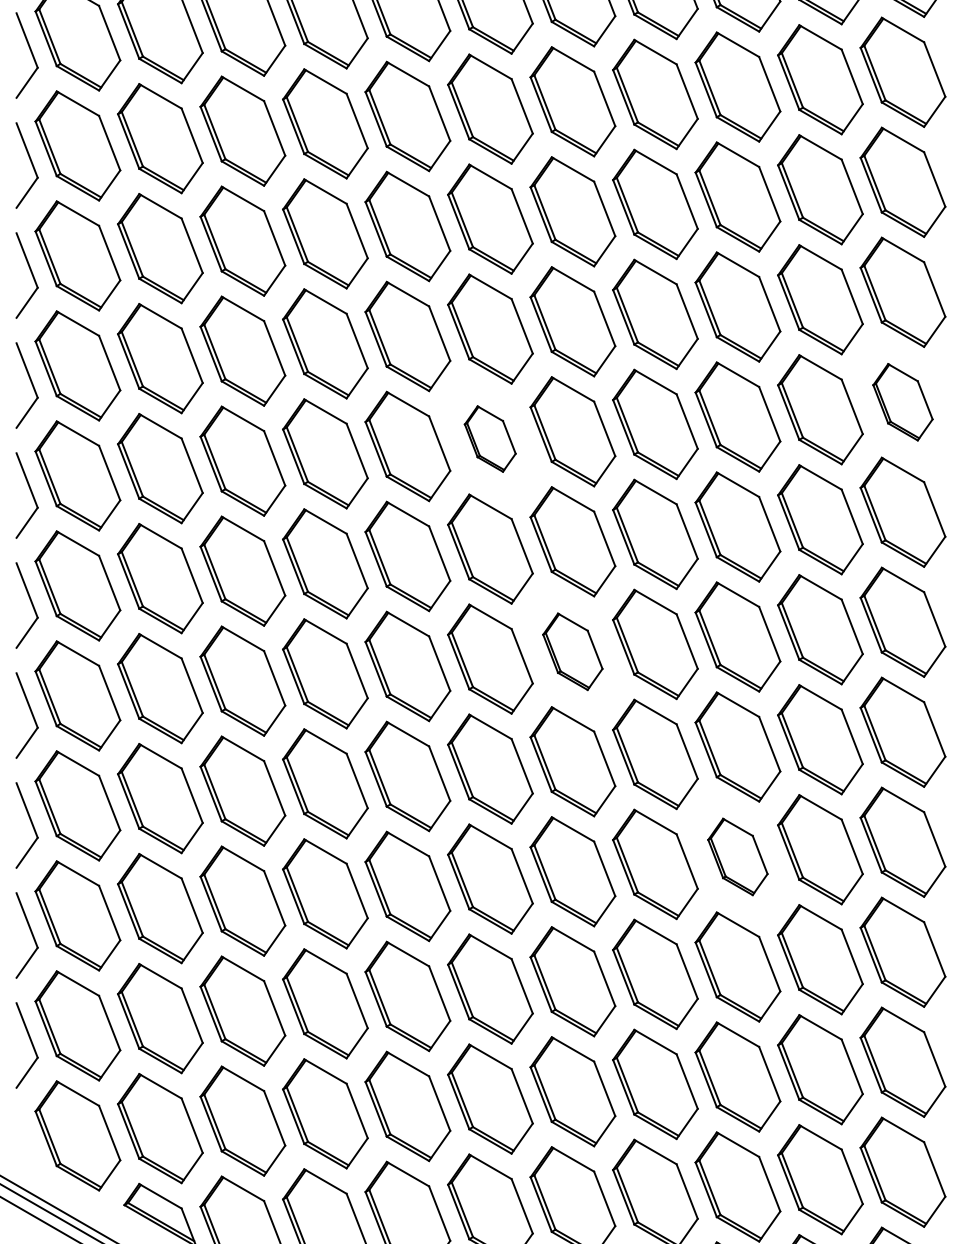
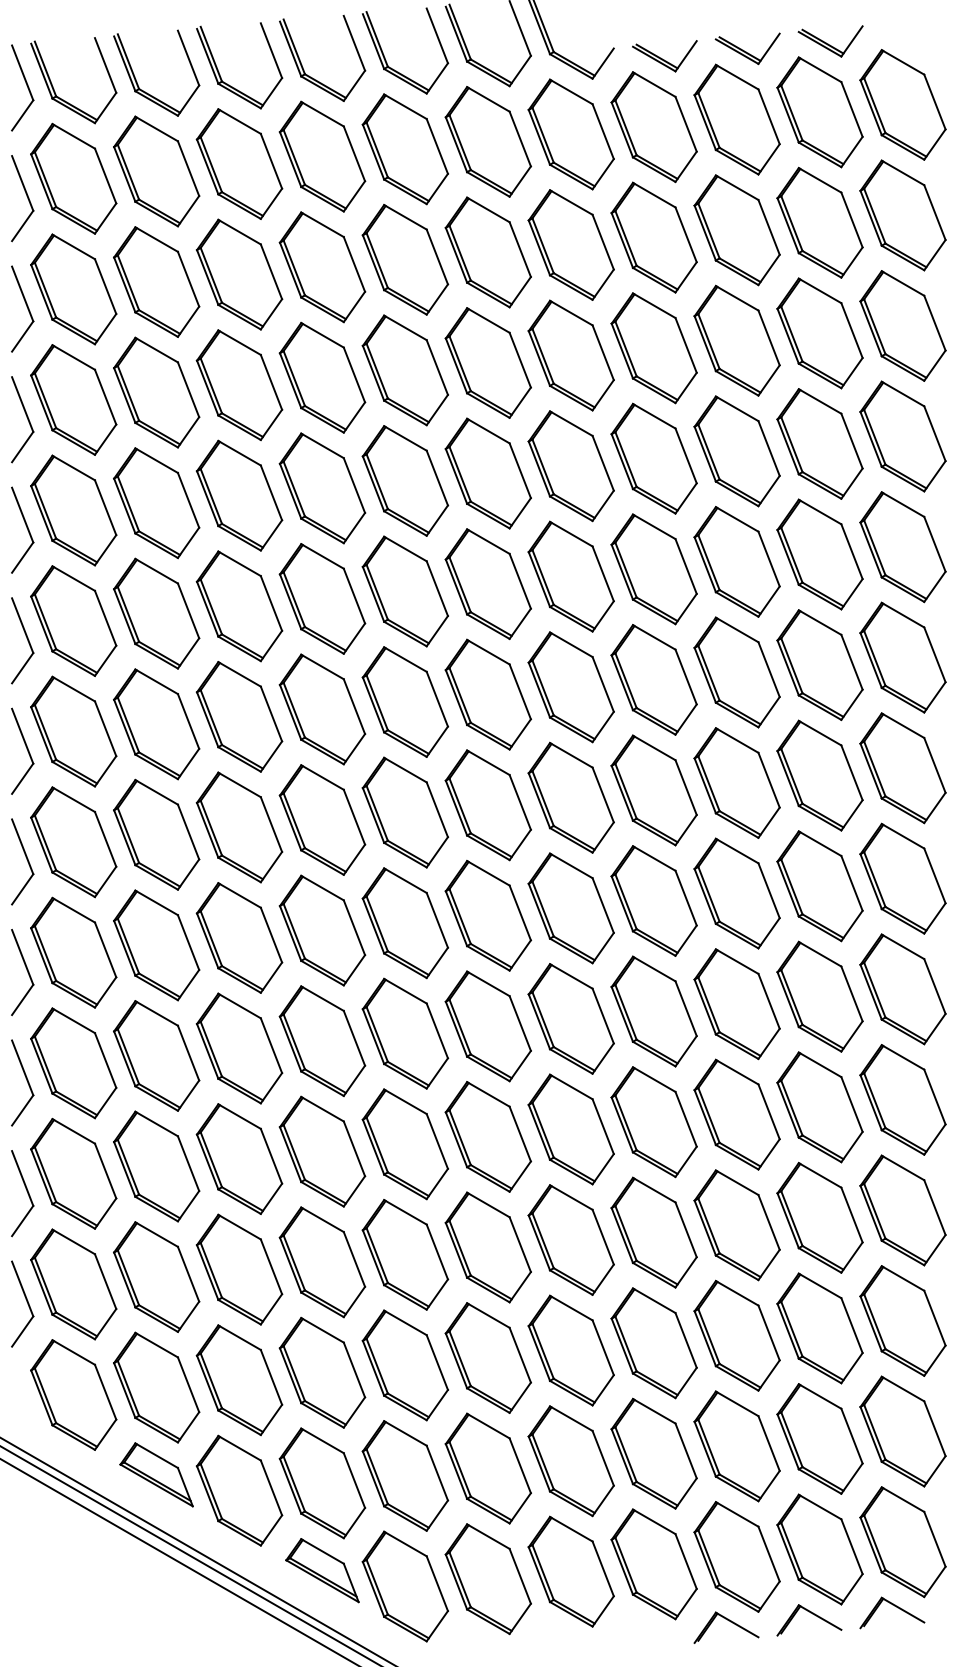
part: (902, 402) -> (902, 657), size x1.43
part: (489, 438) -> (487, 694), size x1.67
part: (572, 651) -> (570, 908), size x1.43
part: (737, 856) -> (736, 1114), size x1.43

